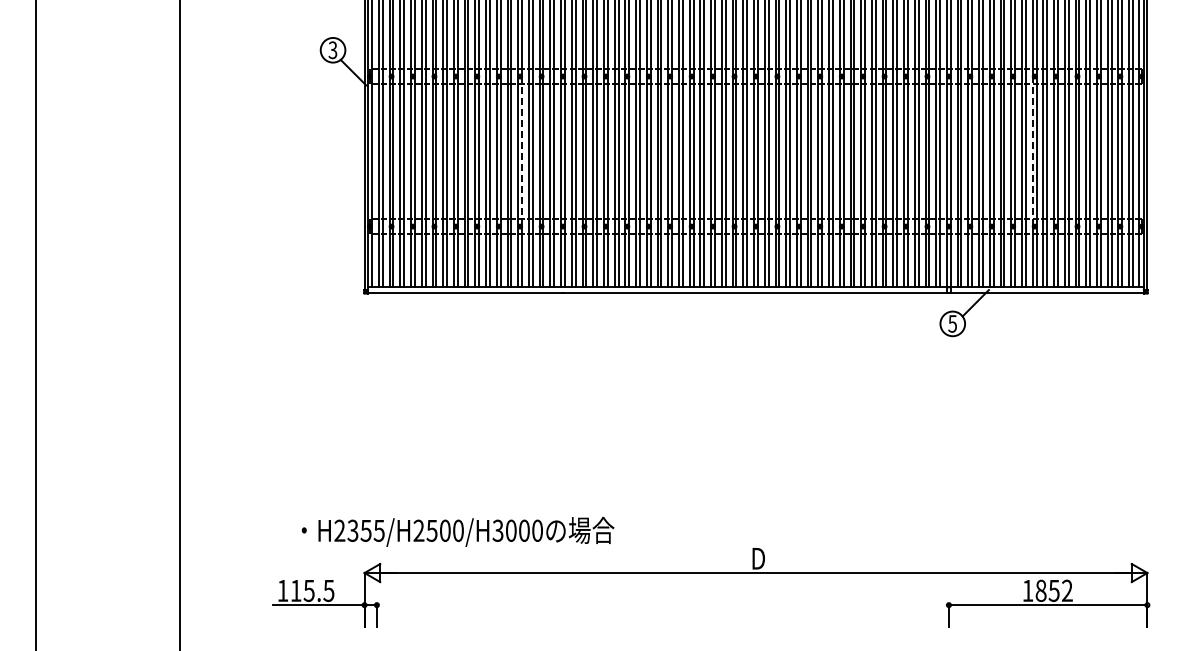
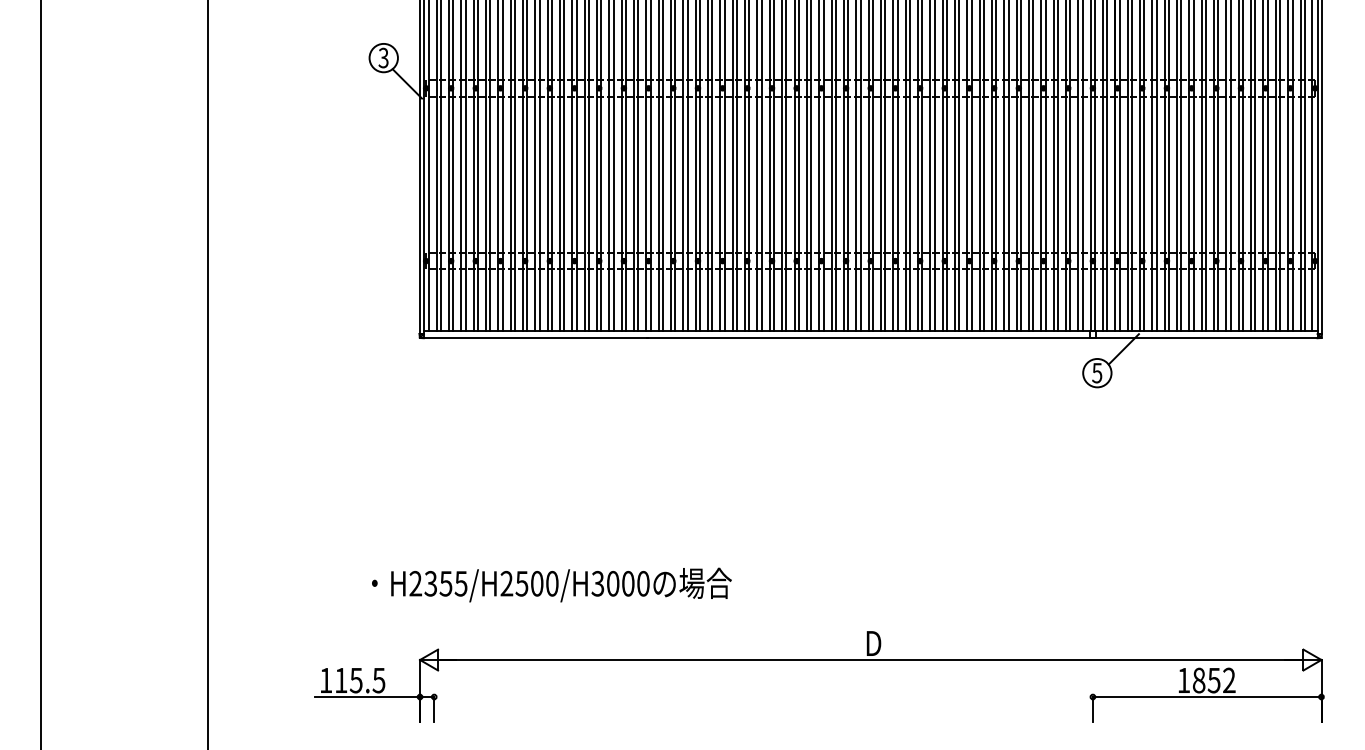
line: (522, 151) -> (601, 174), dashed -> solid
line: (1032, 151) -> (1189, 174), dashed -> solid
text: (457, 531) -> (551, 584), moved

